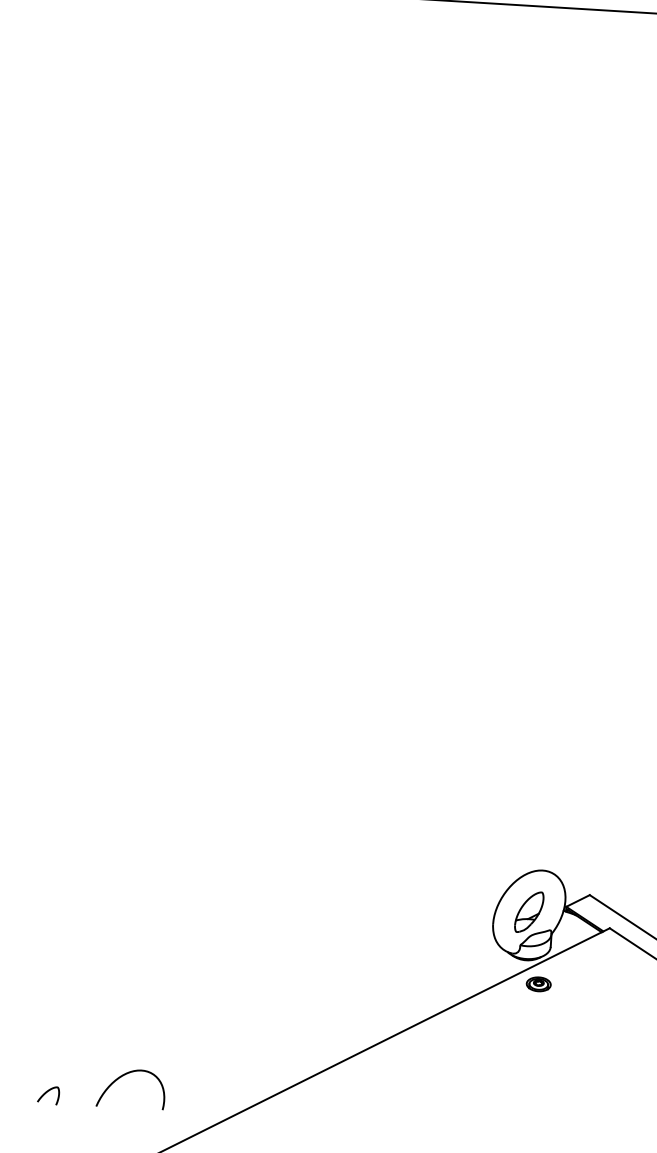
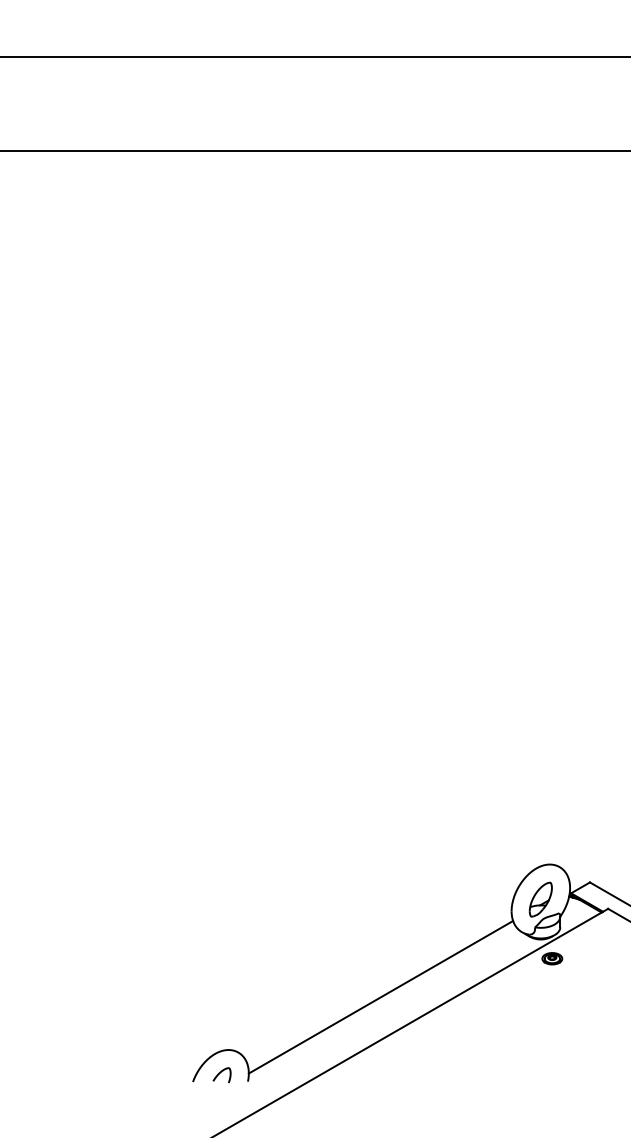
line: (328, 1017) -> (380, 996), added
curve: (46, 1093) -> (220, 1073), moved

